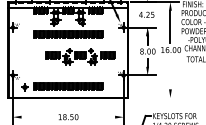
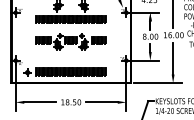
part: (80, 56) -> (71, 41), moved
line: (170, 73) -> (173, 58), added
line: (155, 97) -> (158, 82), added
line: (37, 117) -> (40, 102), added
line: (99, 117) -> (102, 102), added

